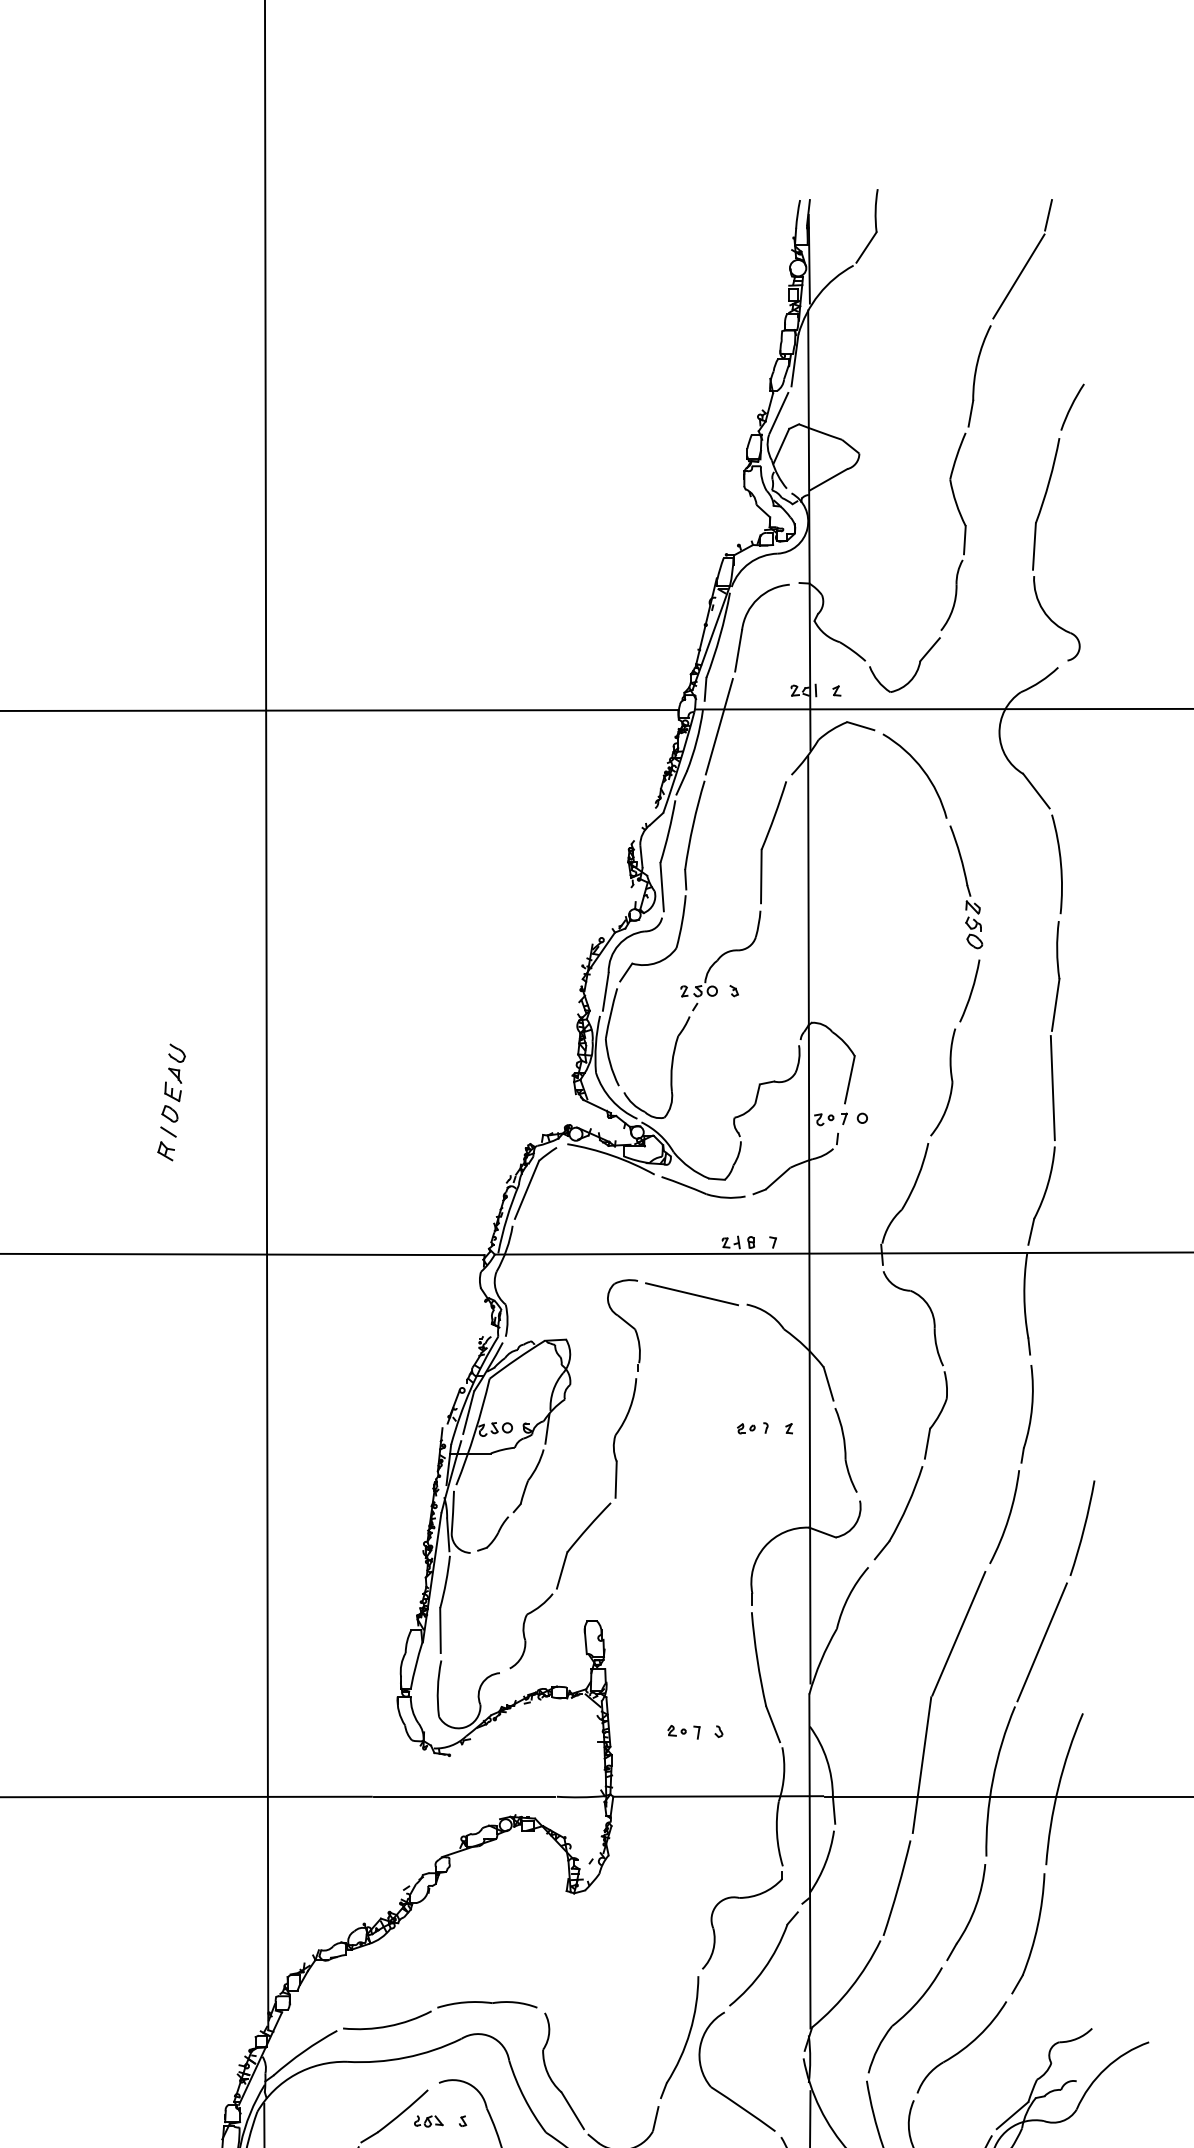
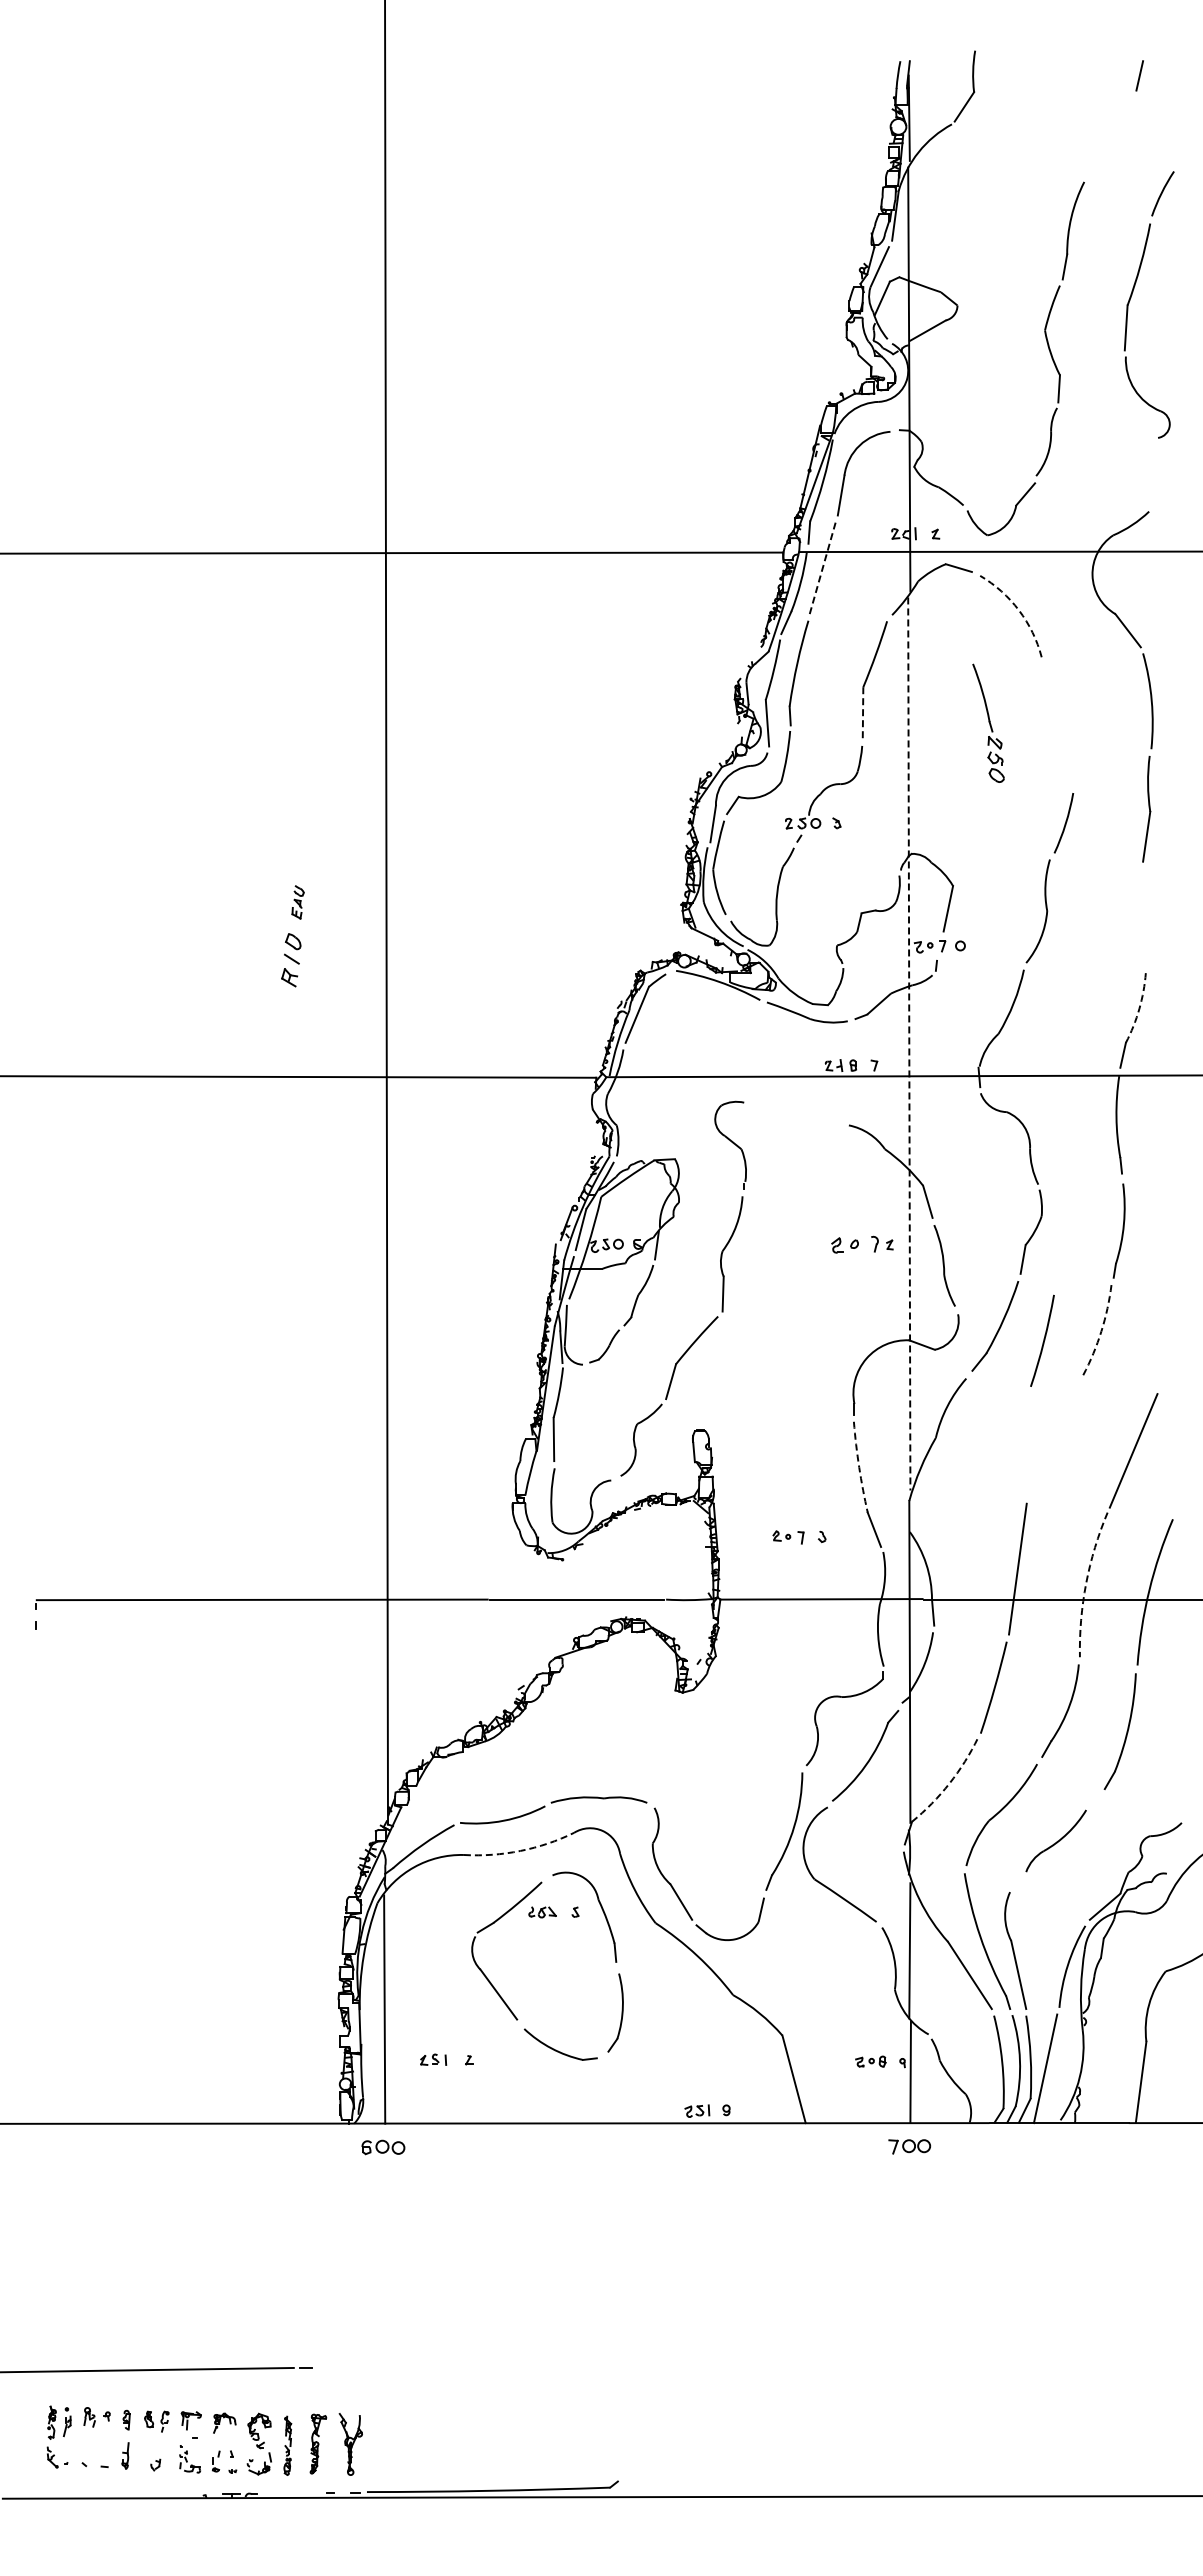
line: (1018, 276) -> (1110, 134), removed
part: (1039, 515) -> (1131, 298), moved
line: (719, 726) -> (822, 568), solid -> dashed
arc: (923, 770) -> (1019, 610), solid -> dashed
line: (761, 876) -> (863, 712), solid -> dashed
part: (966, 886) -> (988, 722), moved
part: (174, 1073) -> (297, 902), size x0.6
line: (1052, 1087) -> (1143, 916), removed
arc: (1048, 1183) -> (1139, 1008), solid -> dashed
line: (809, 1219) -> (909, 1043), solid -> dashed
line: (691, 1293) -> (795, 1114), removed
part: (752, 1428) -> (854, 1244), size x1.6
arc: (1008, 1518) -> (1101, 1331), solid -> dashed
arc: (1083, 1527) -> (1043, 1340), moved
line: (957, 1633) -> (1052, 1442), removed
arc: (757, 1659) -> (859, 1467), solid -> dashed
arc: (993, 1780) -> (1086, 1583), solid -> dashed
arc: (851, 1987) -> (949, 1783), solid -> dashed
part: (961, 2046) -> (1055, 1840), size x0.7
arc: (405, 2057) -> (520, 1850), solid -> dashed

